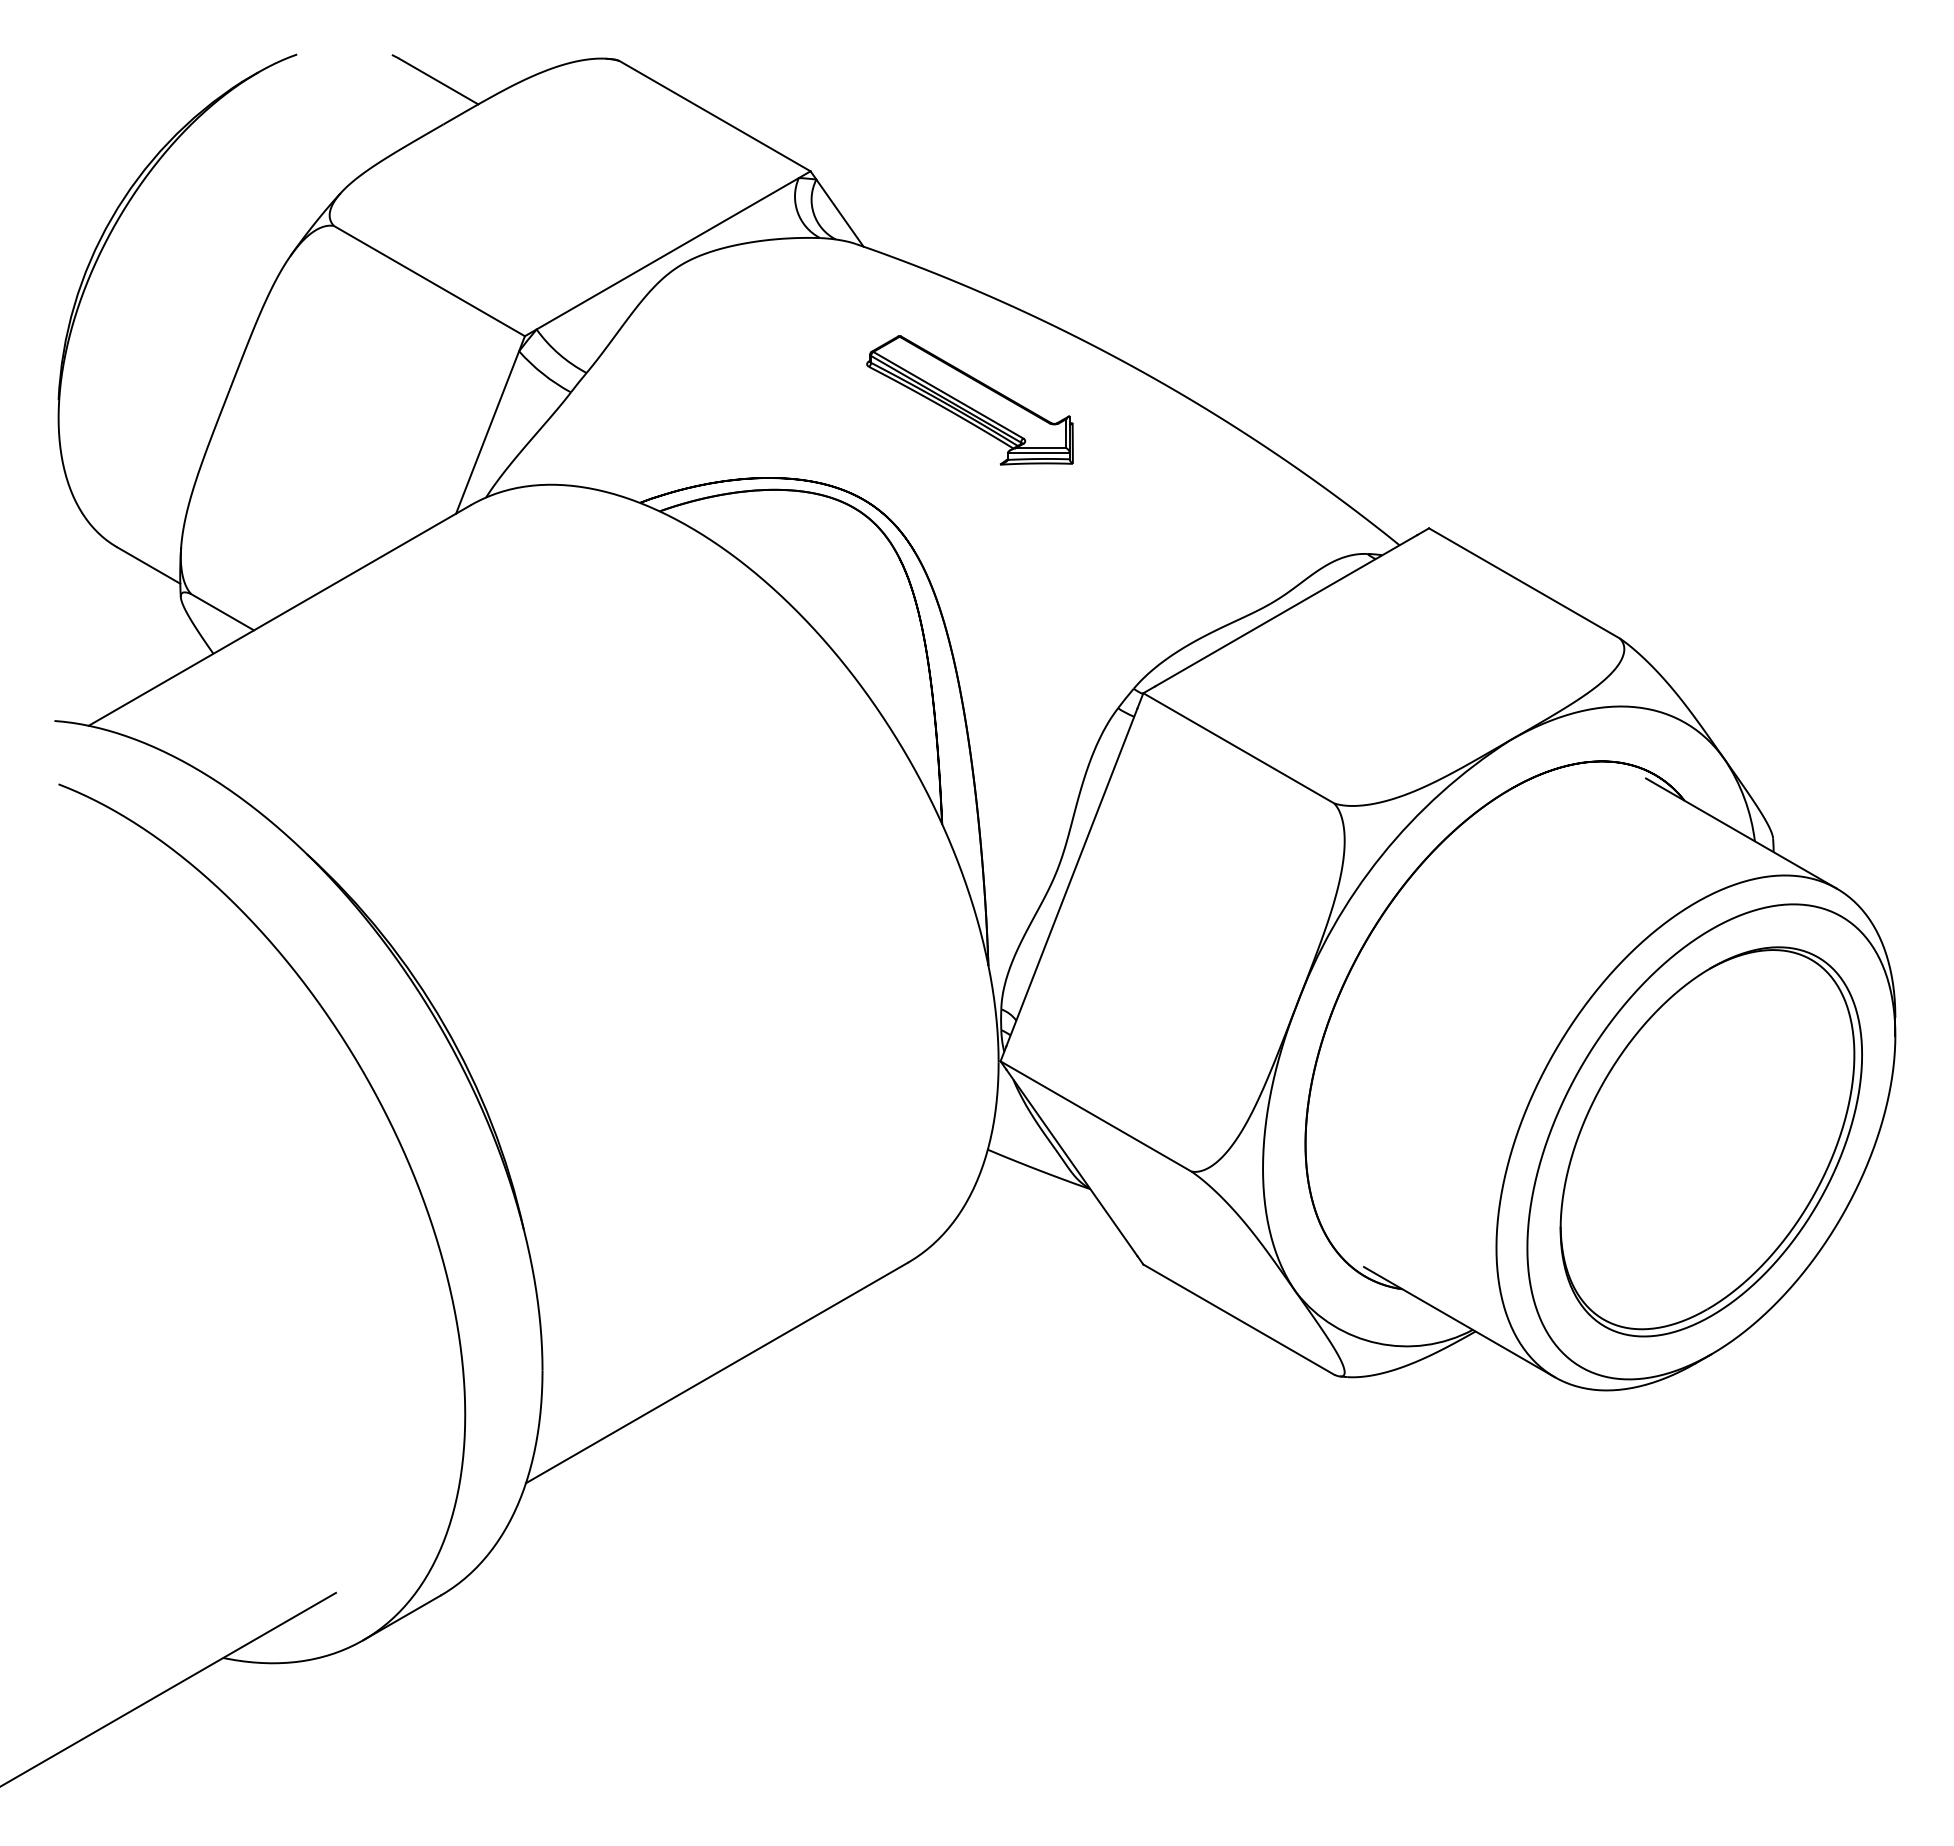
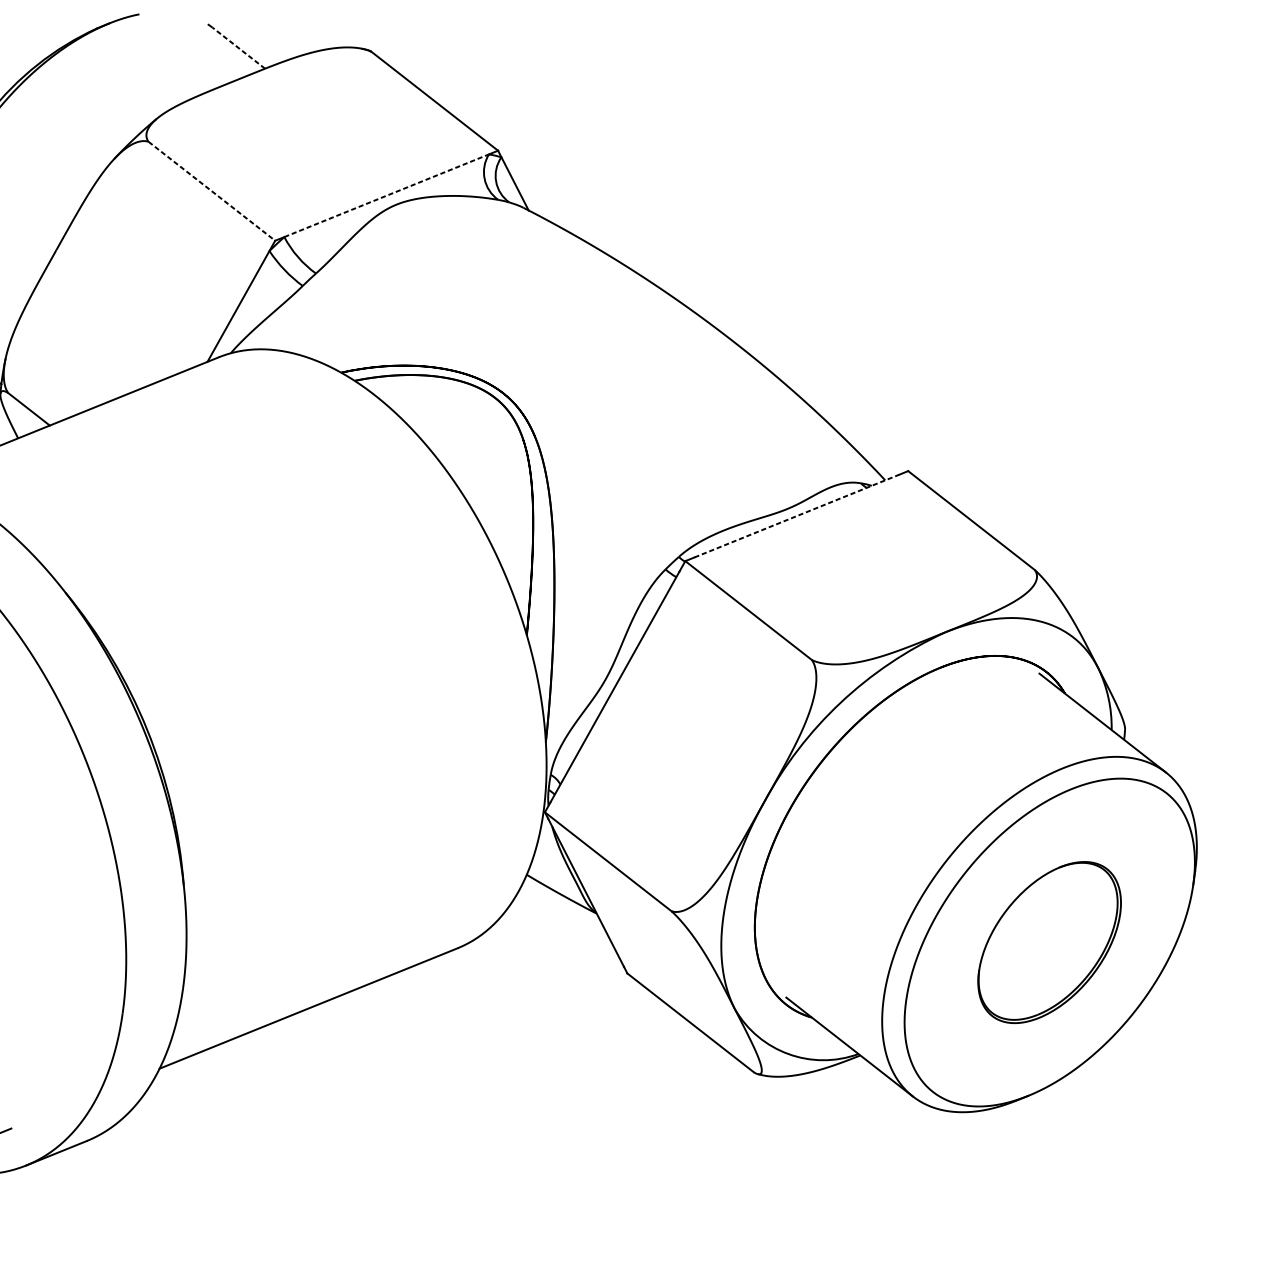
line: (438, 81) -> (238, 48), solid -> dashed
line: (668, 253) -> (387, 195), solid -> dashed
line: (429, 281) -> (211, 191), solid -> dashed
part: (969, 400) -> (589, 332), removed
line: (1286, 610) -> (797, 515), solid -> dashed
part: (1710, 1141) -> (1049, 942), size x0.6

